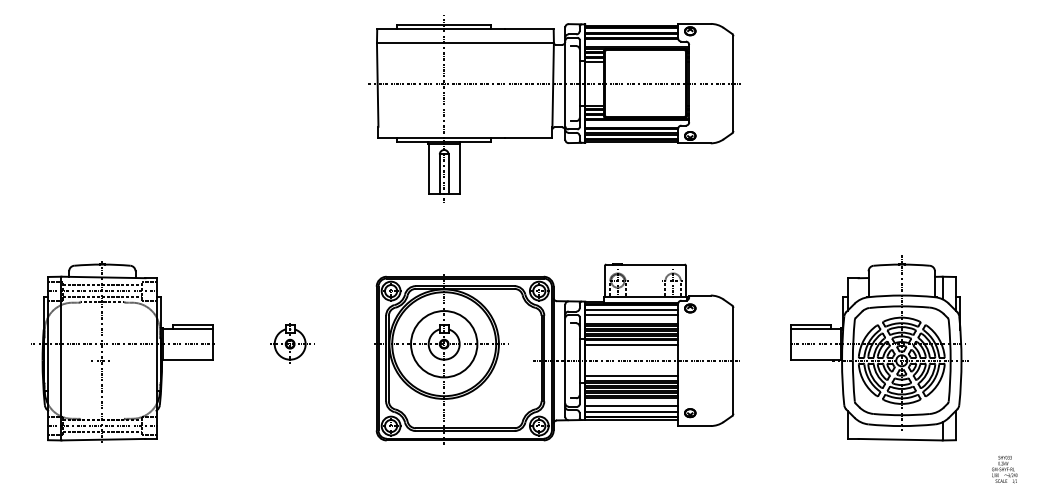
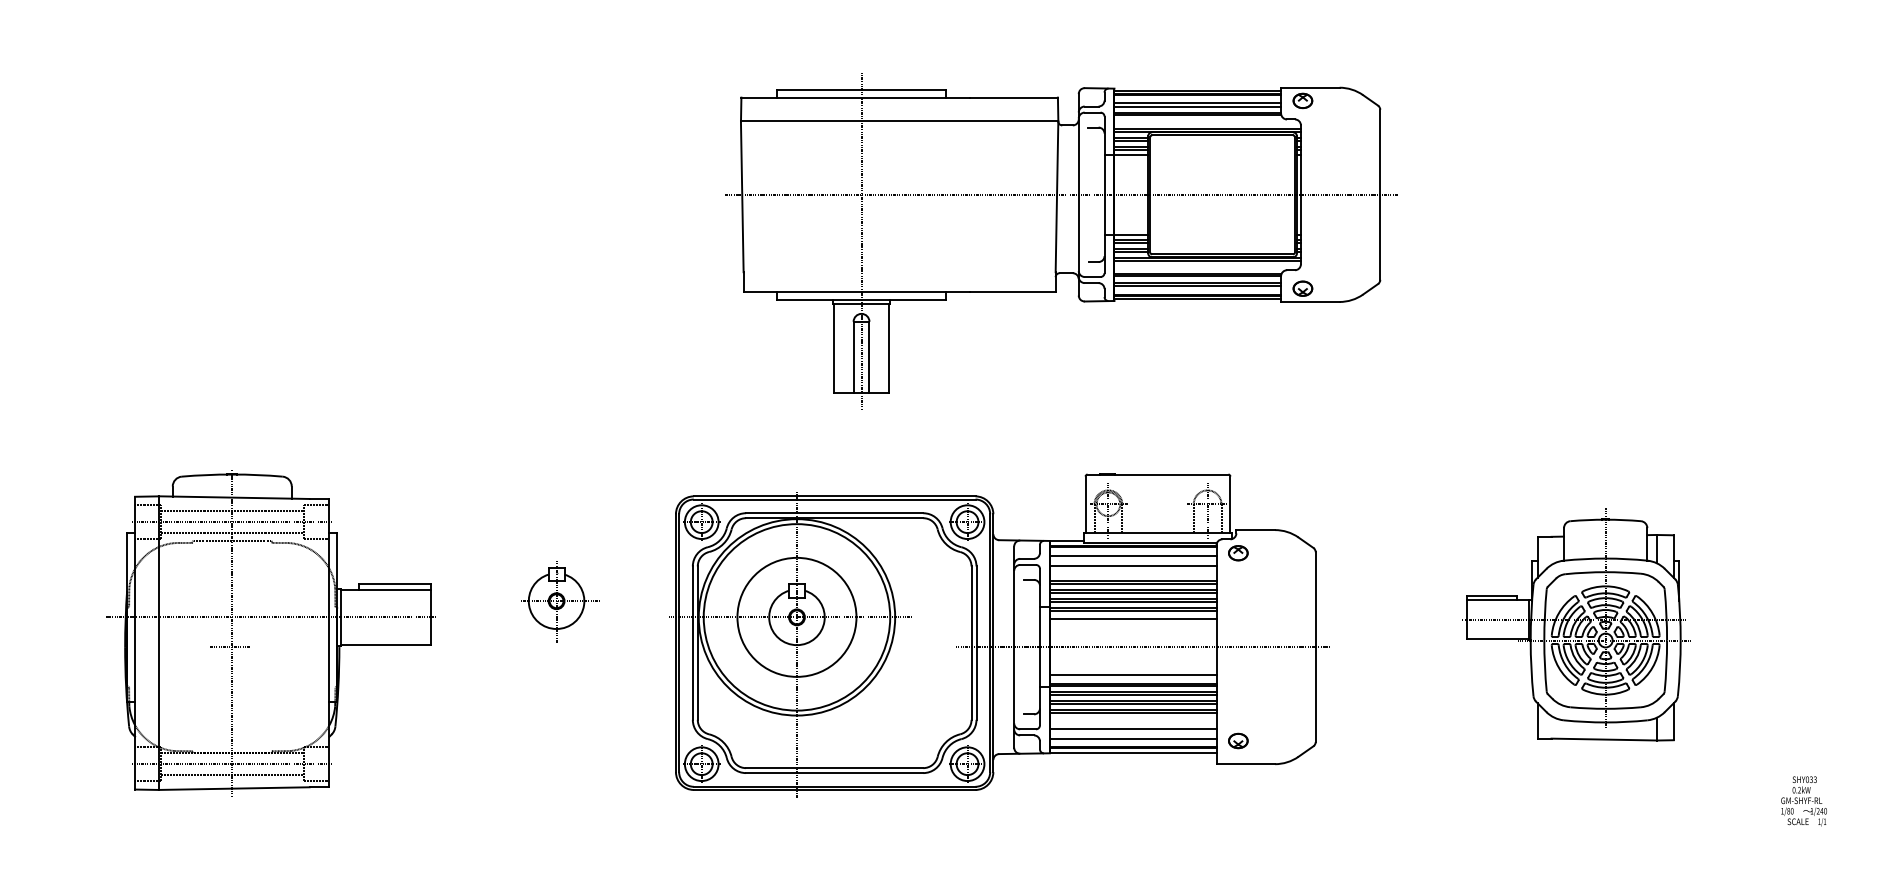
part: (554, 108) -> (1059, 239), moved
part: (292, 343) -> (560, 599), moved
part: (879, 348) -> (1577, 625), size x0.7
part: (122, 351) -> (268, 630), moved
text: (1004, 469) -> (1803, 800), moved

